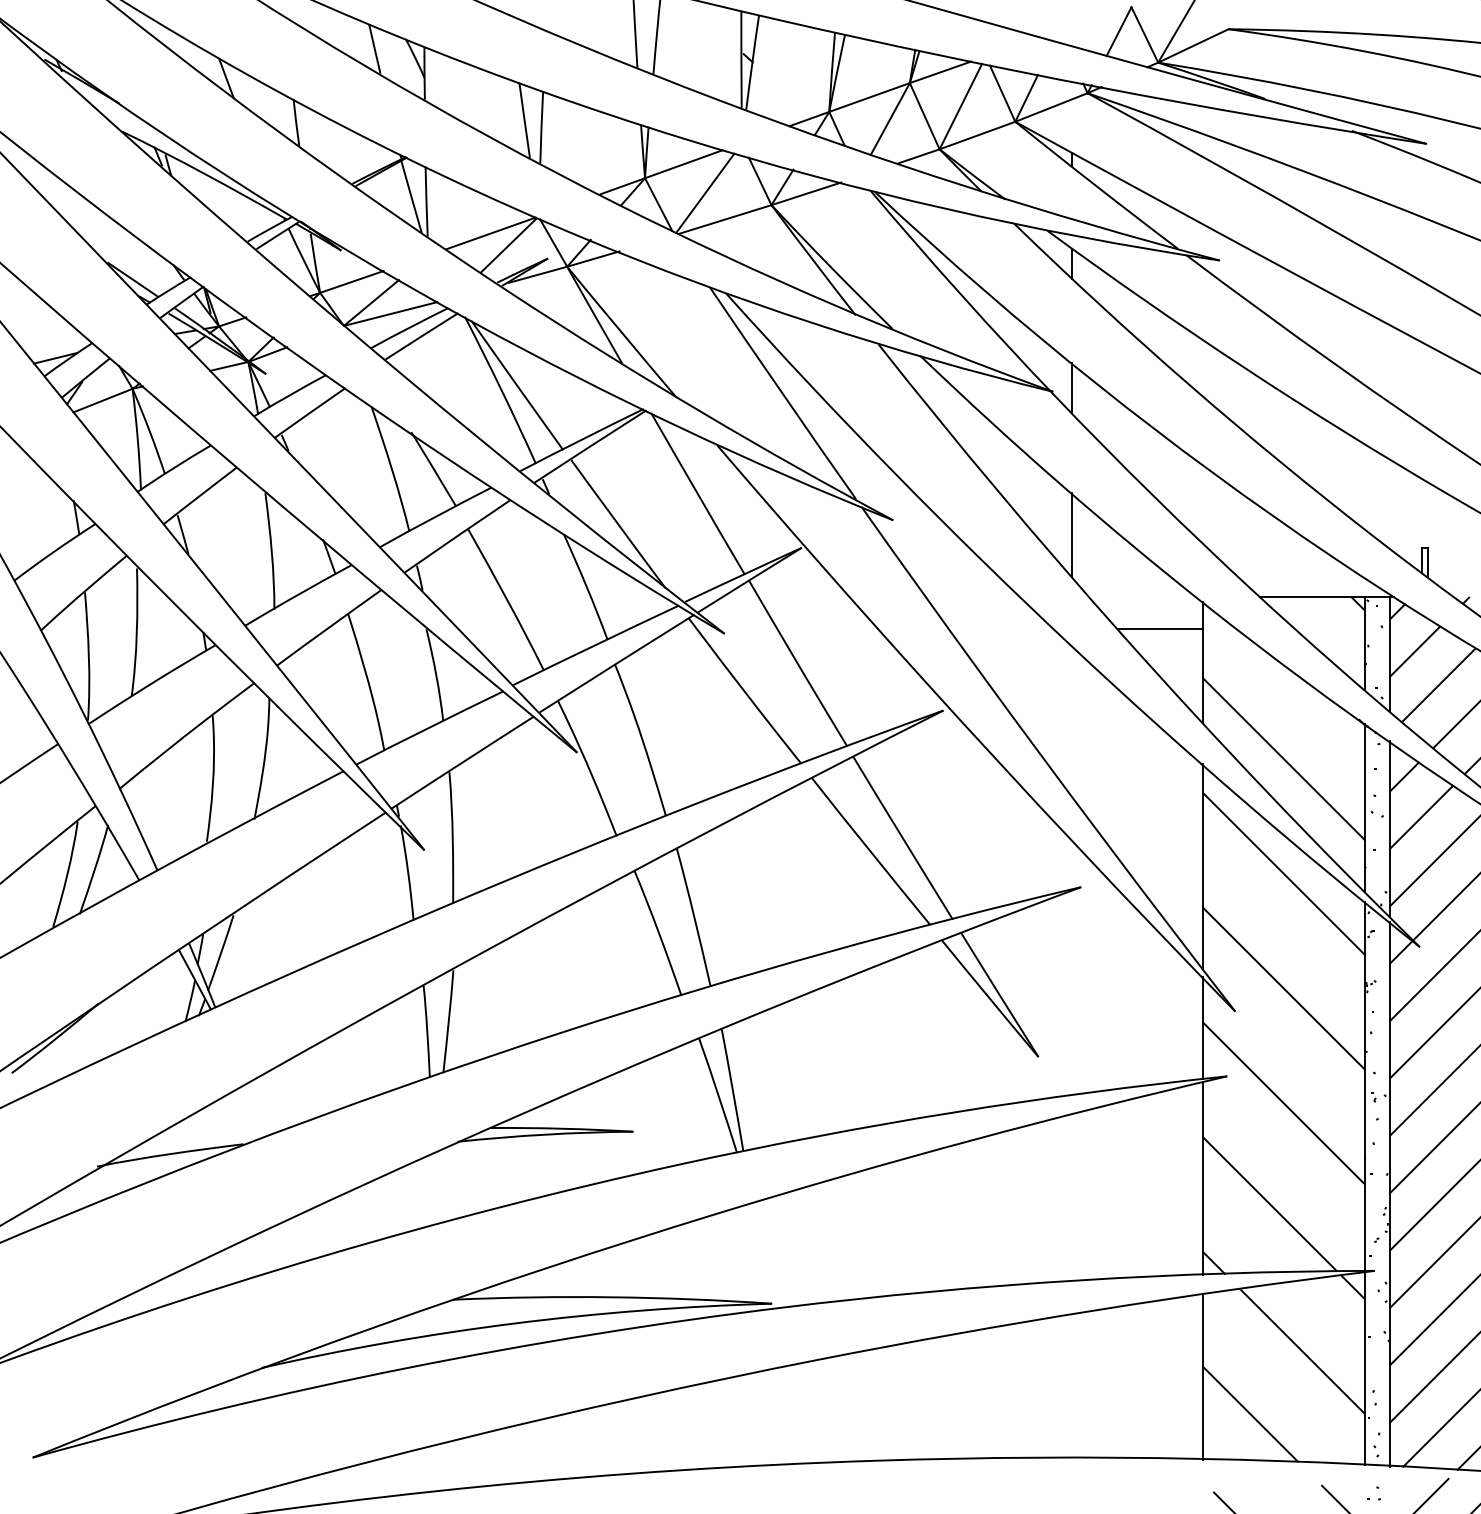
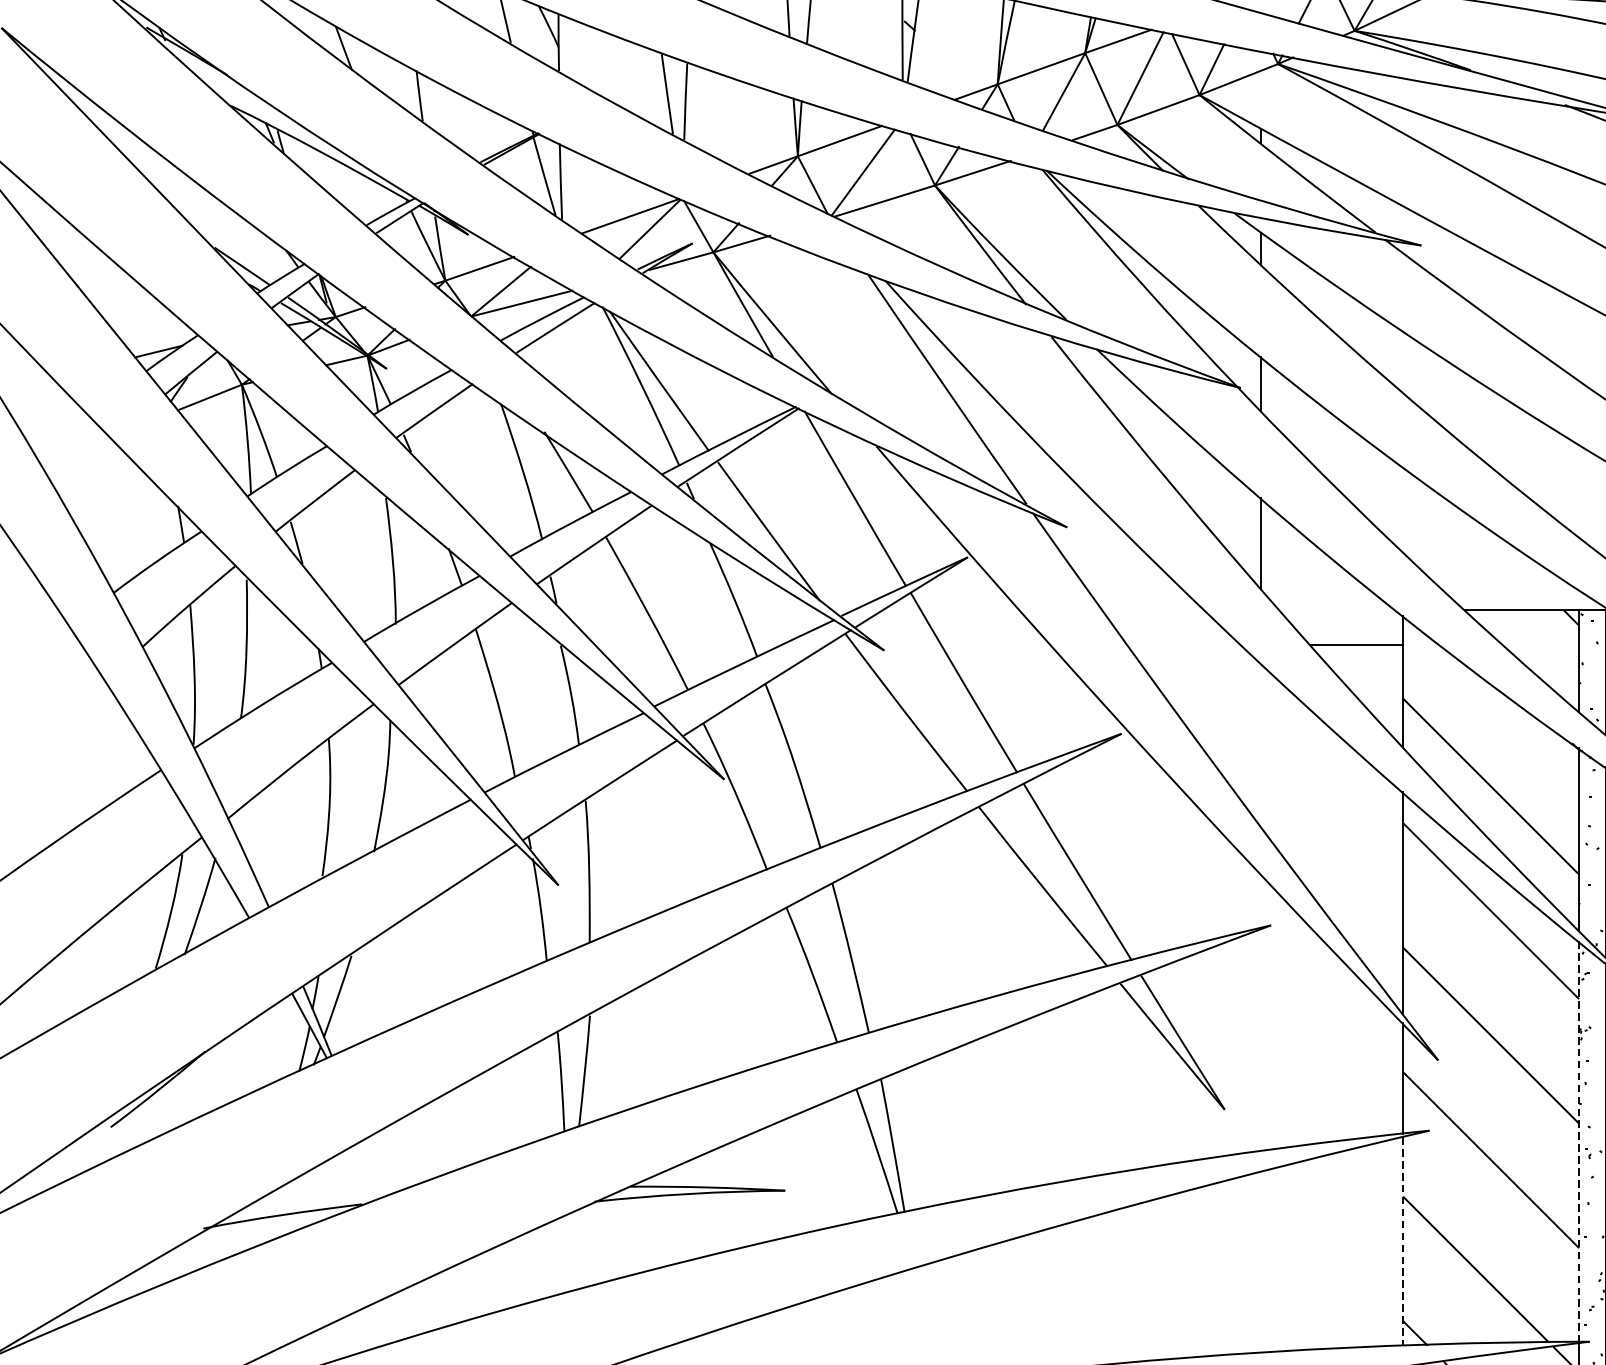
line: (1365, 1086) -> (1579, 1141), solid -> dashed
line: (1202, 1179) -> (1402, 1242), solid -> dashed

